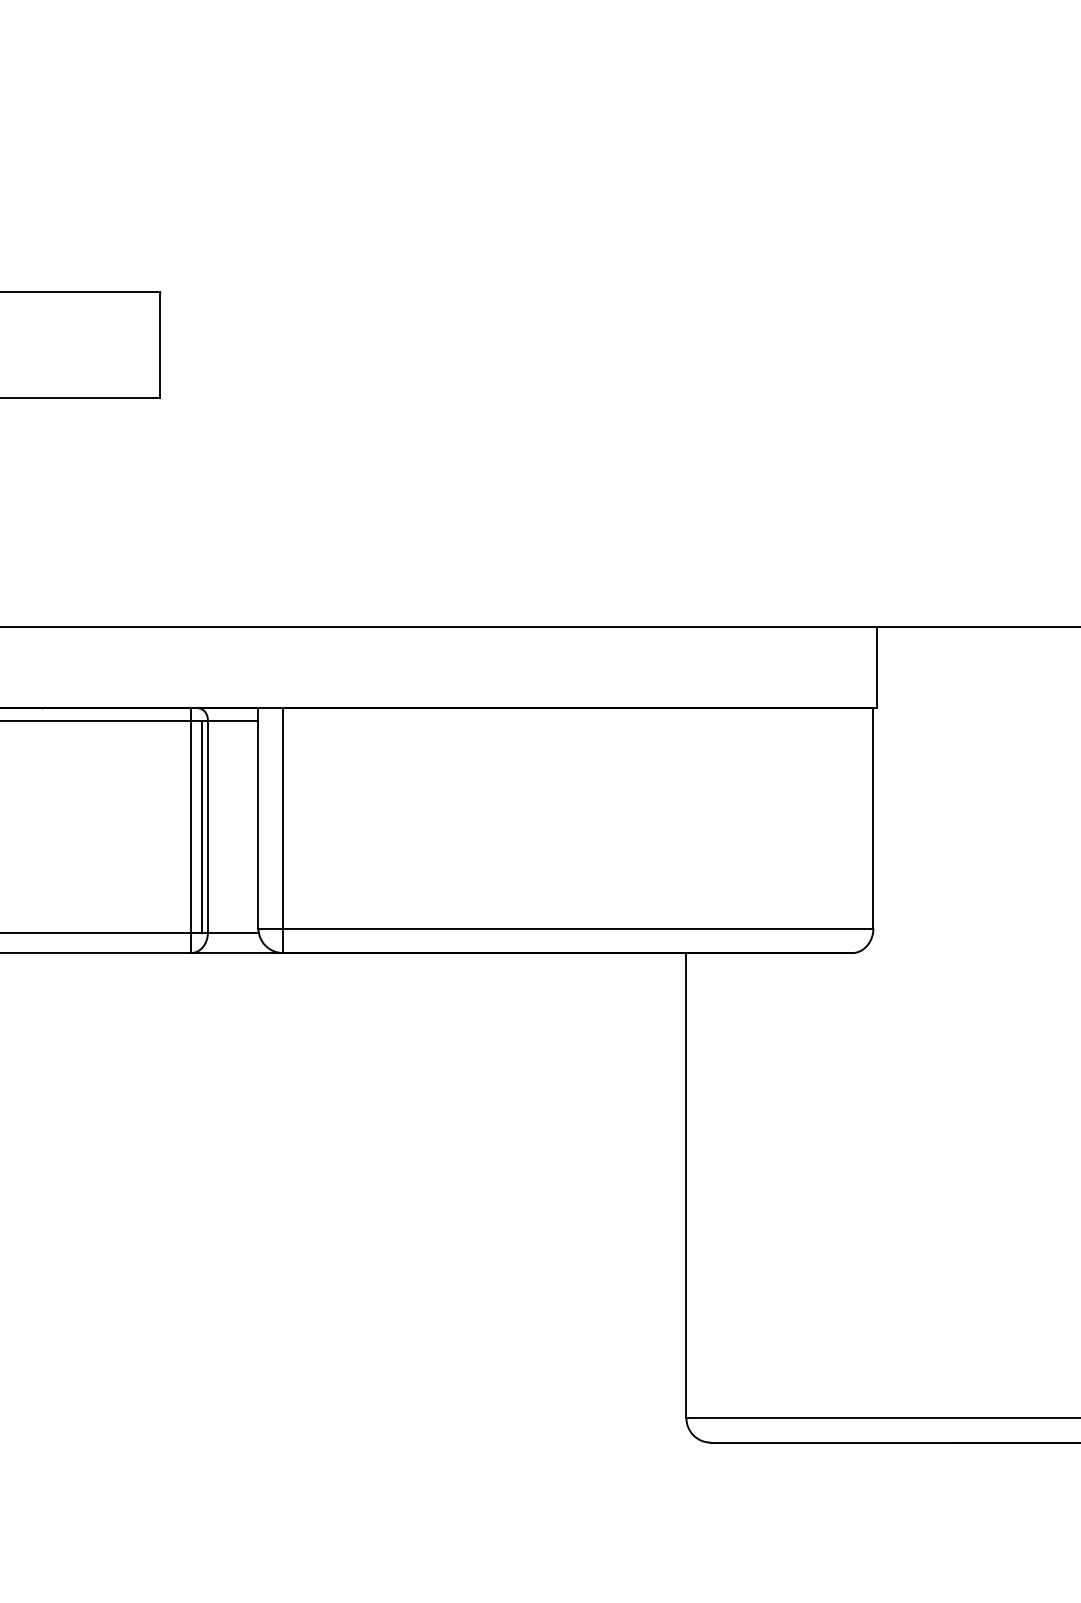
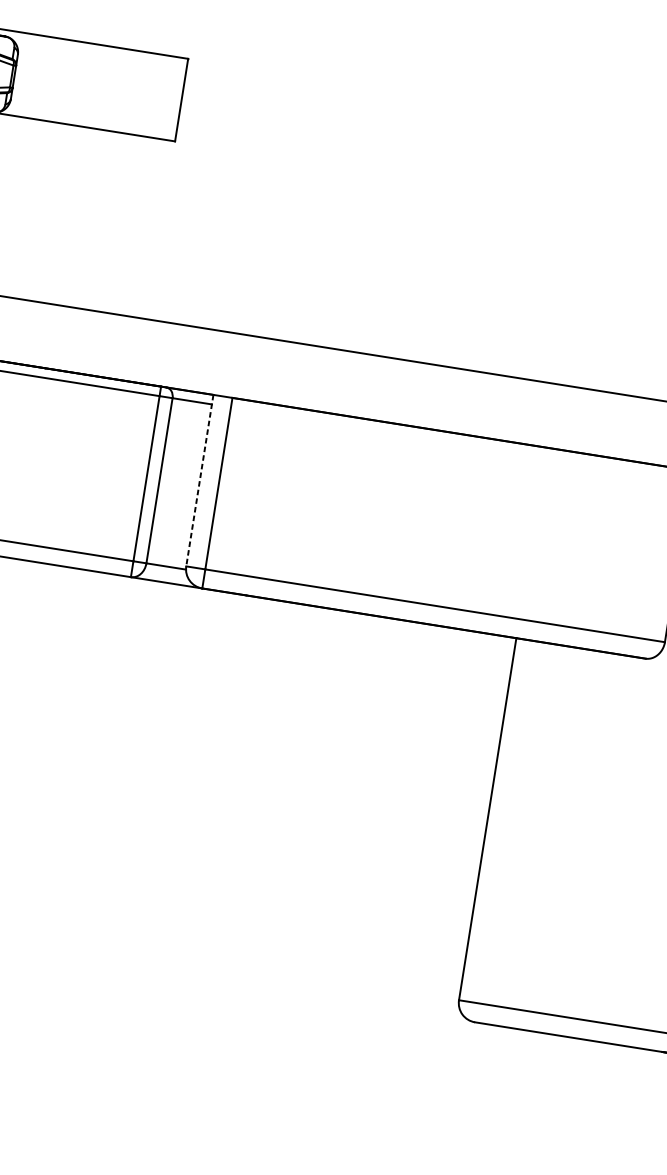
line: (258, 818) -> (199, 480), solid -> dashed
line: (201, 826) -> (154, 479), removed

